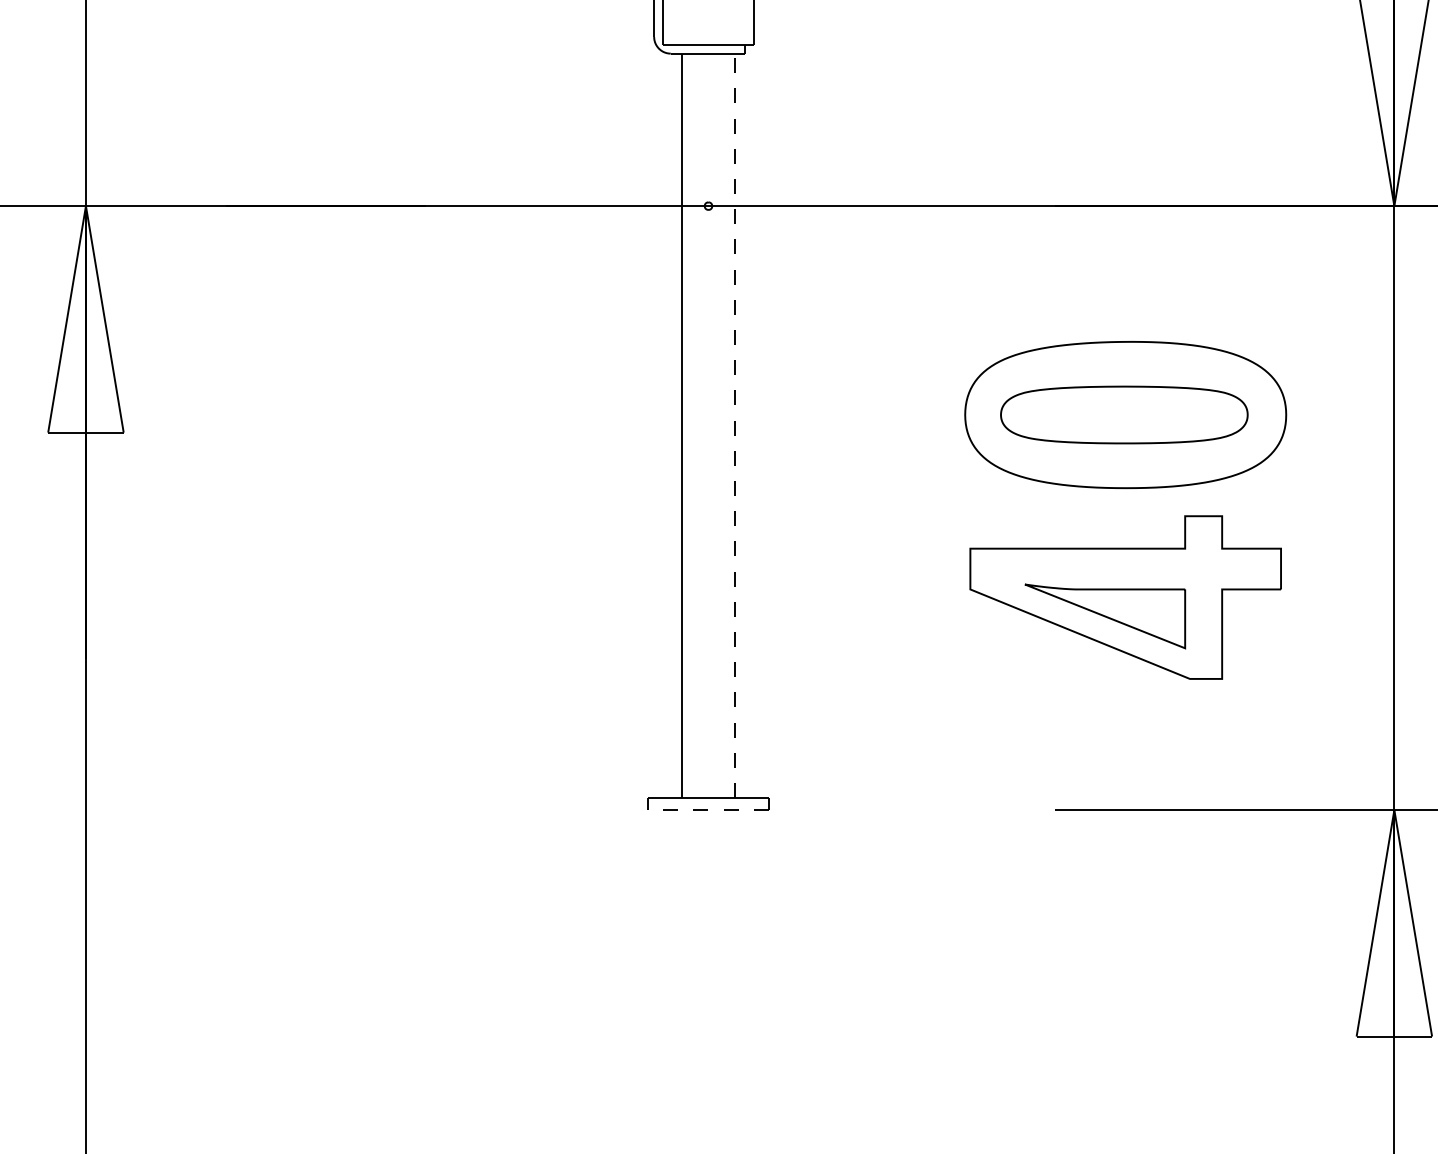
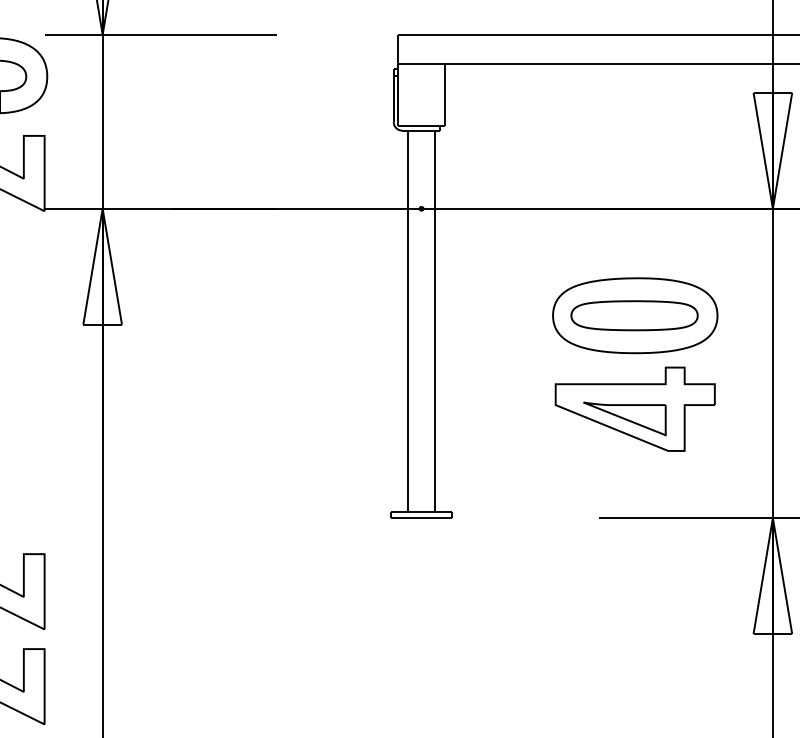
line: (735, 426) -> (435, 321), dashed -> solid
line: (708, 810) -> (421, 518), dashed -> solid

